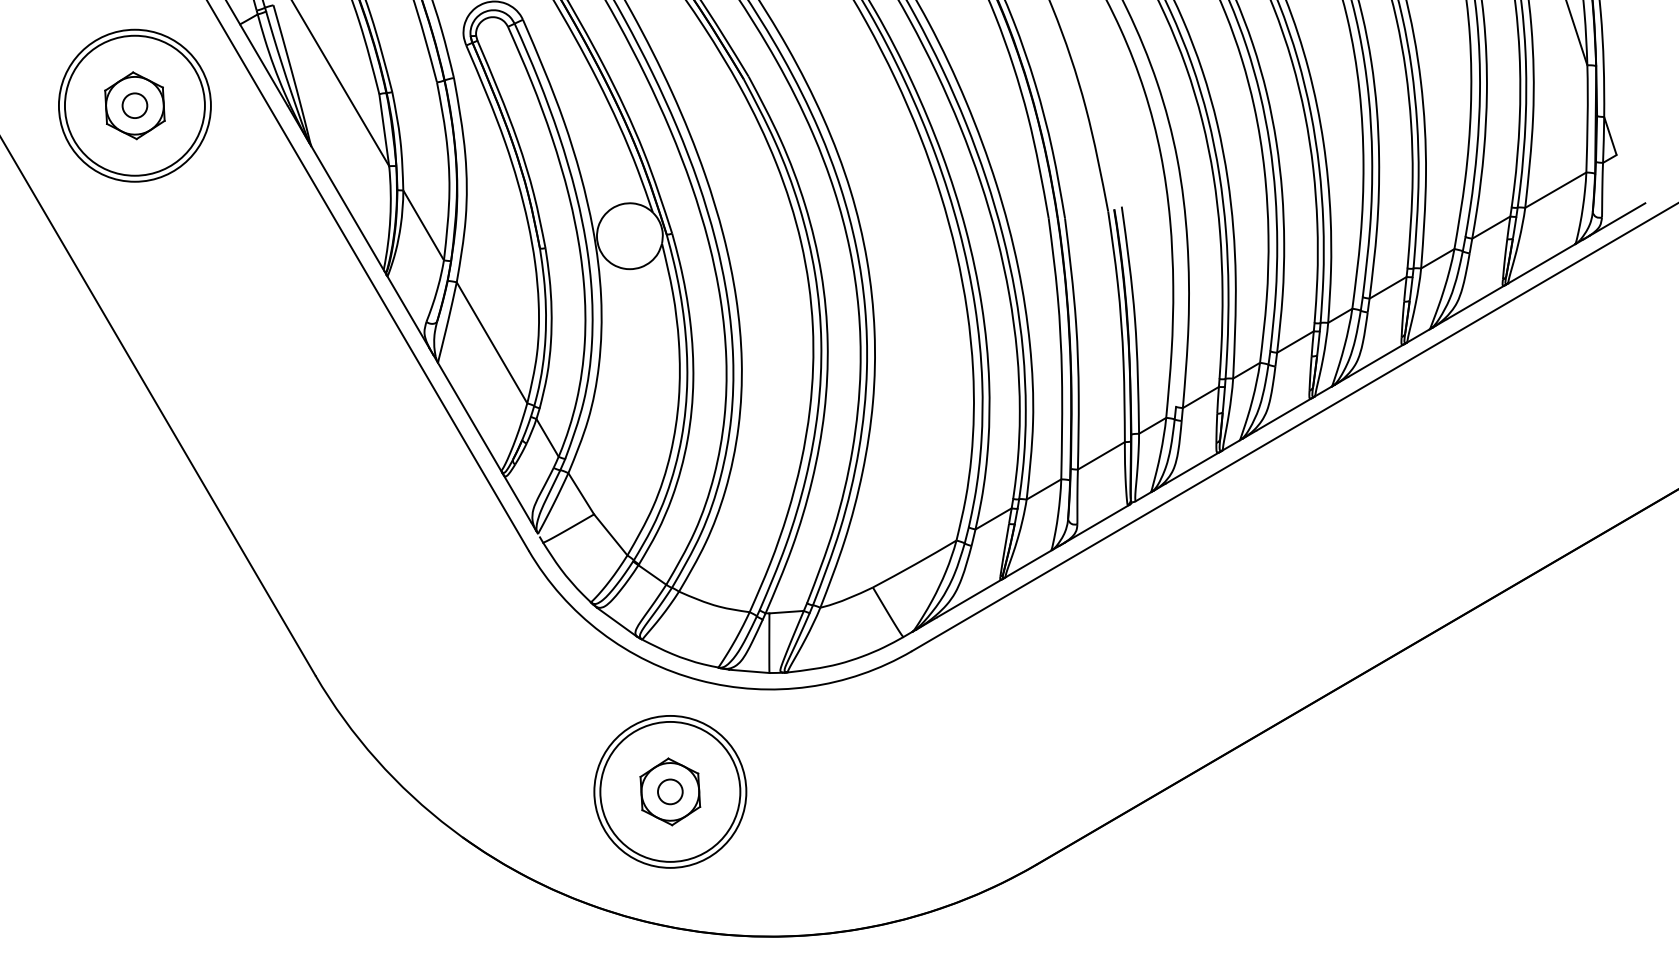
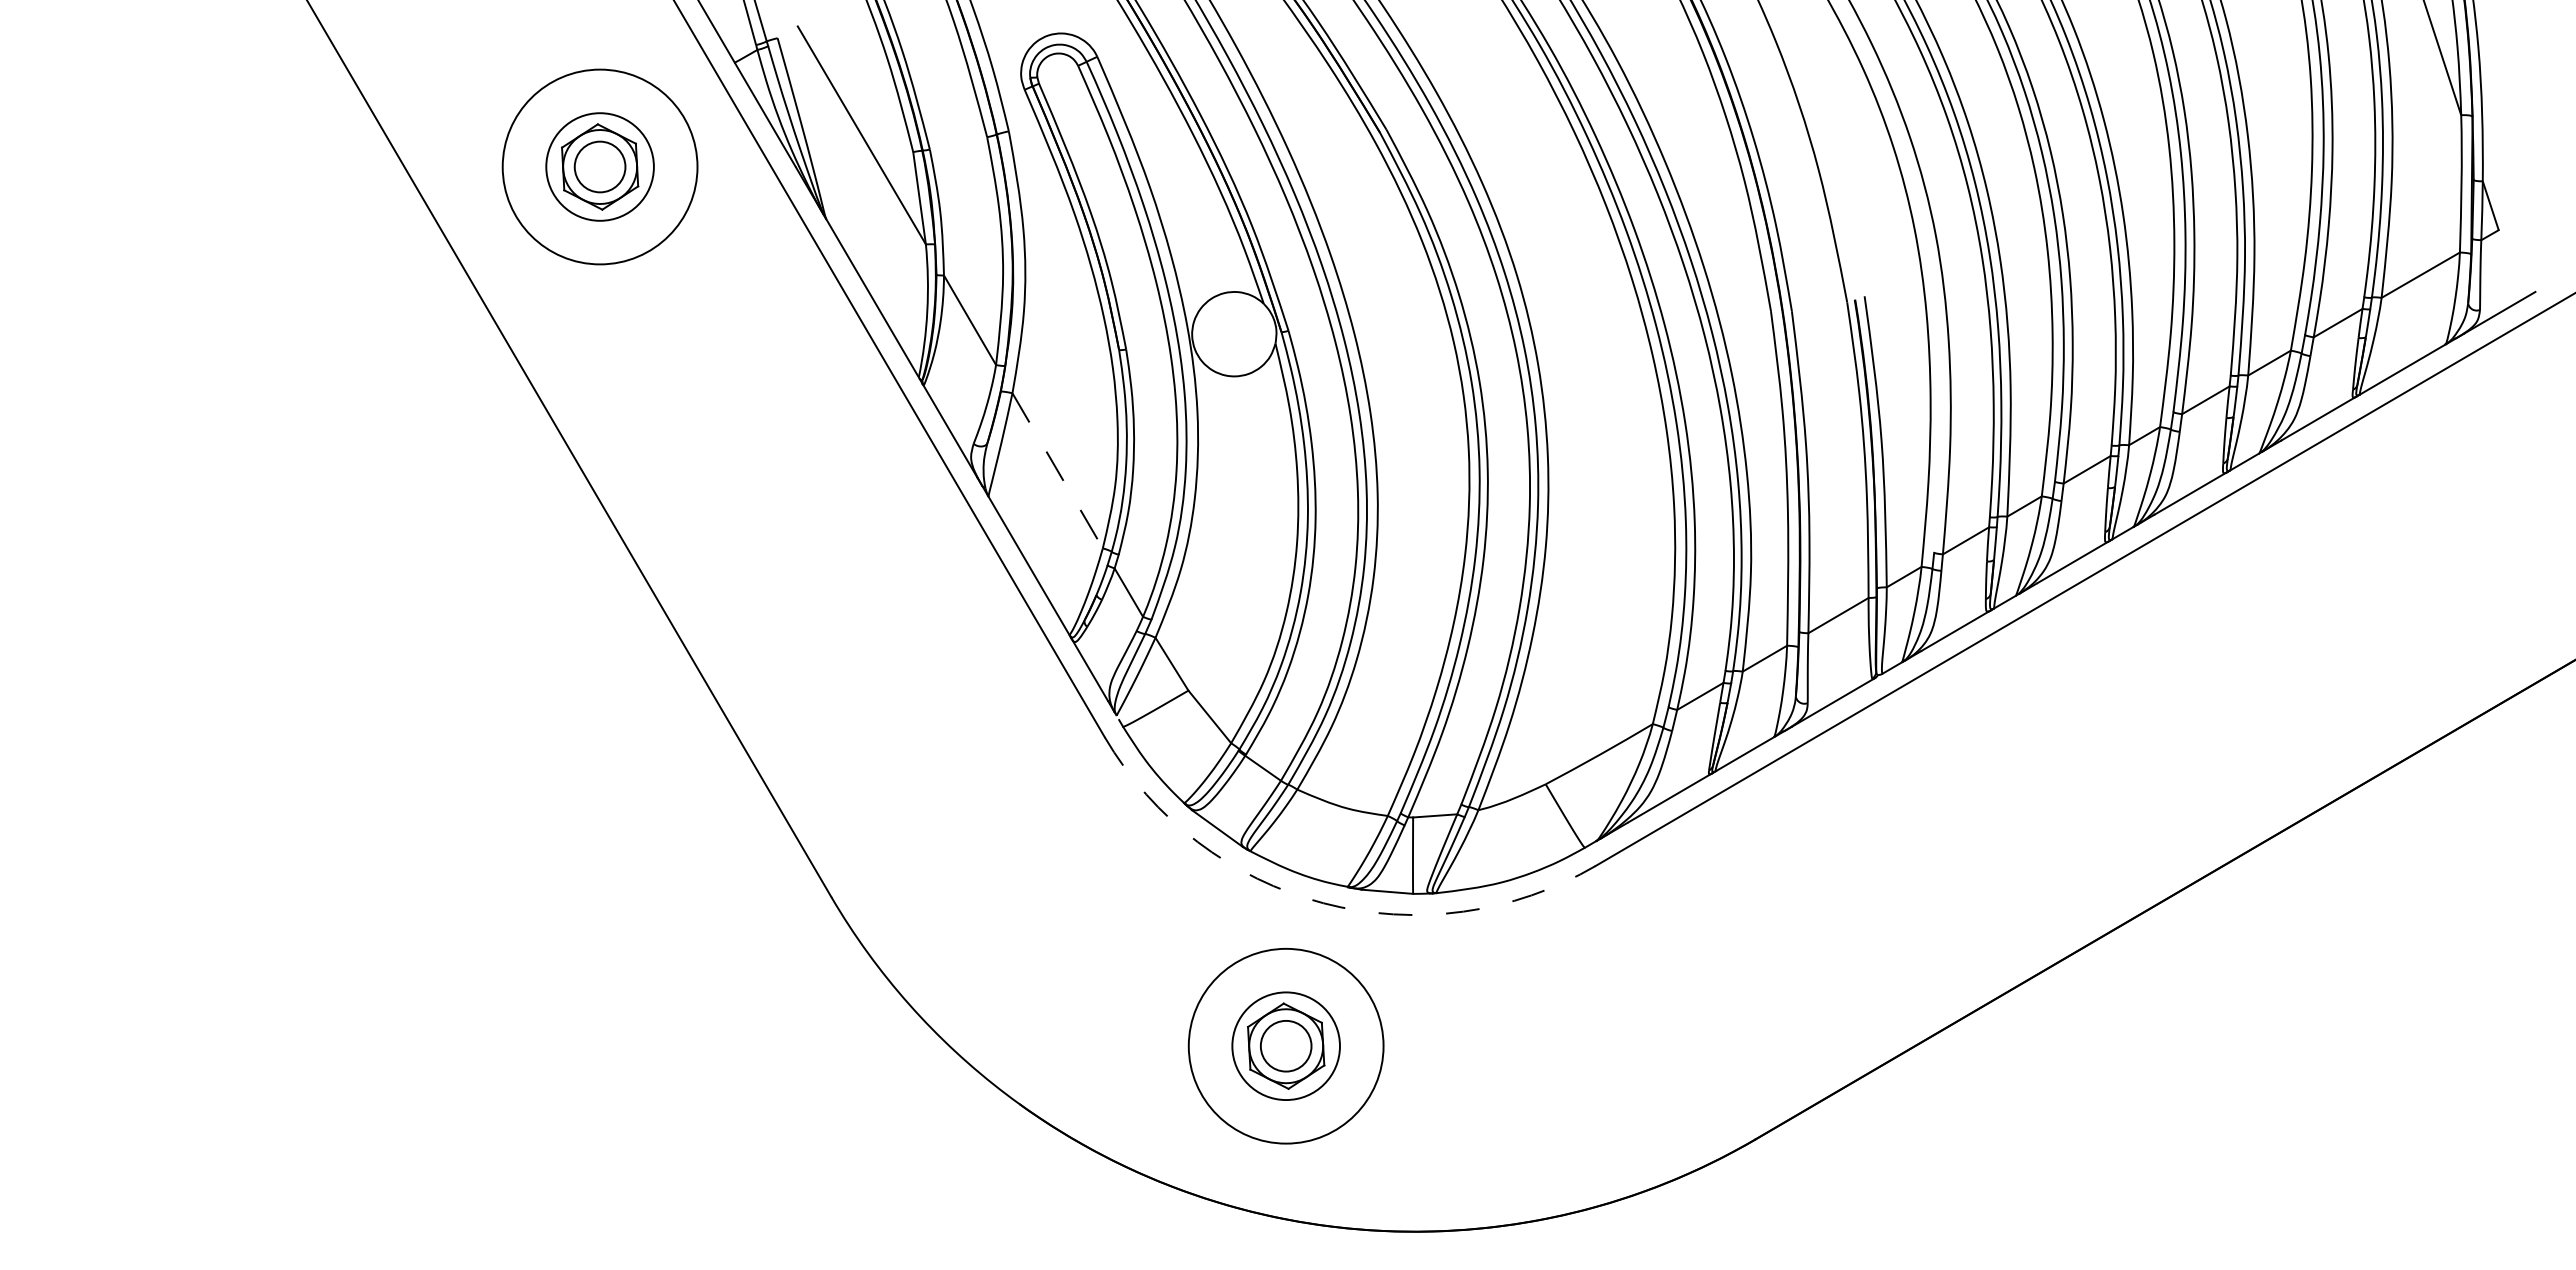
circle: (134, 105) -> (599, 166), size x0.6
circle: (134, 105) -> (599, 166), size x1.6
line: (491, 342) -> (1057, 470), solid -> dashed
arc: (699, 680) -> (1323, 903), solid -> dashed
circle: (669, 791) -> (1285, 1045), size x0.6
circle: (670, 792) -> (1286, 1046), size x1.6

